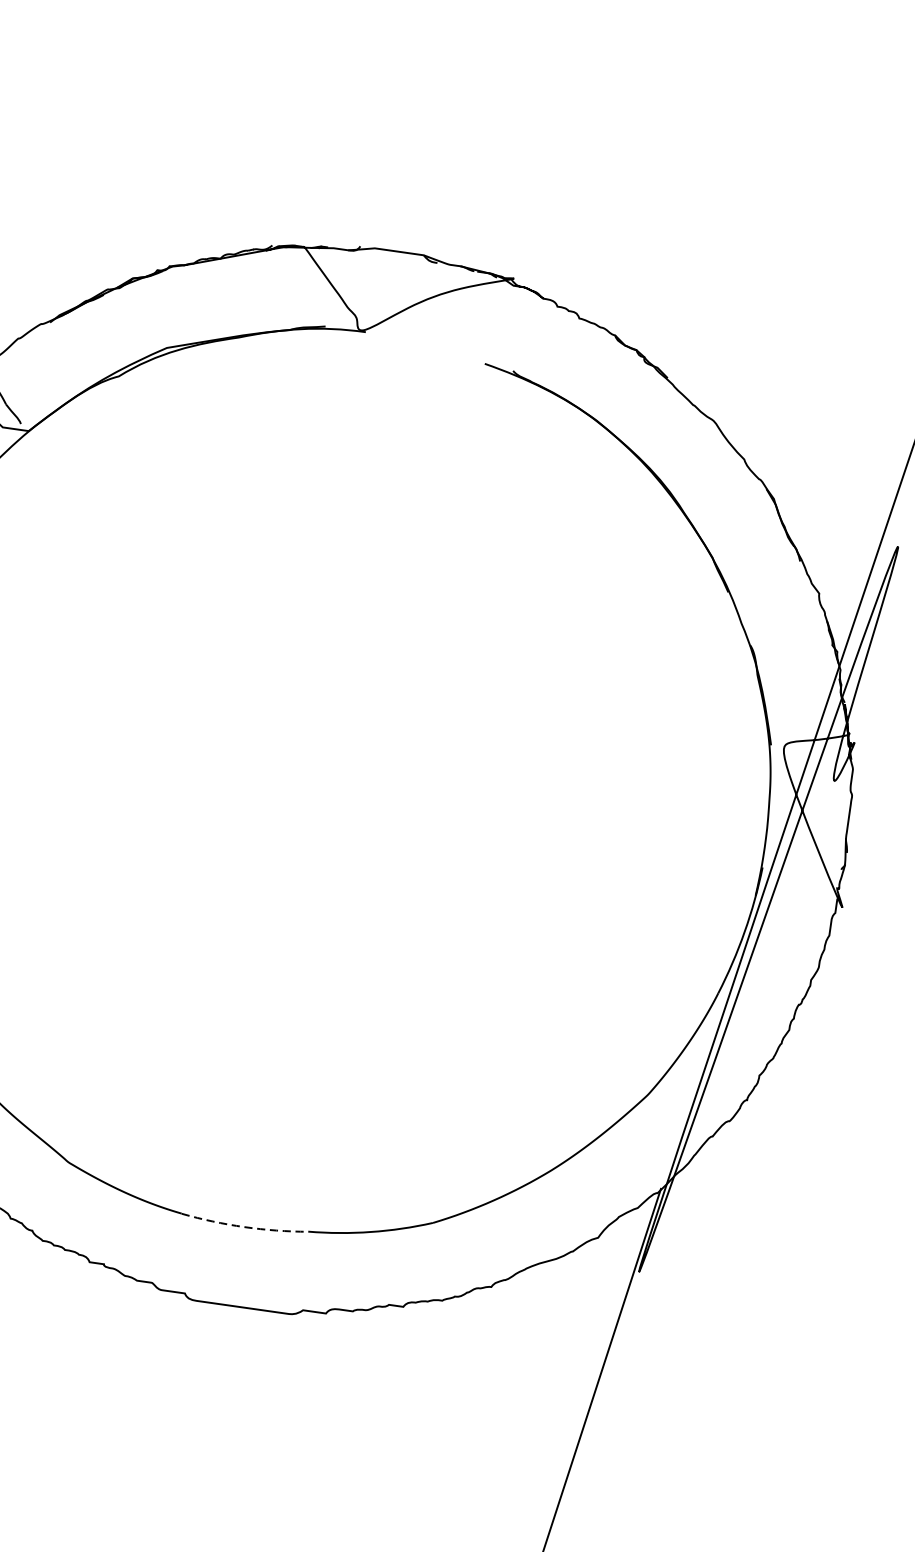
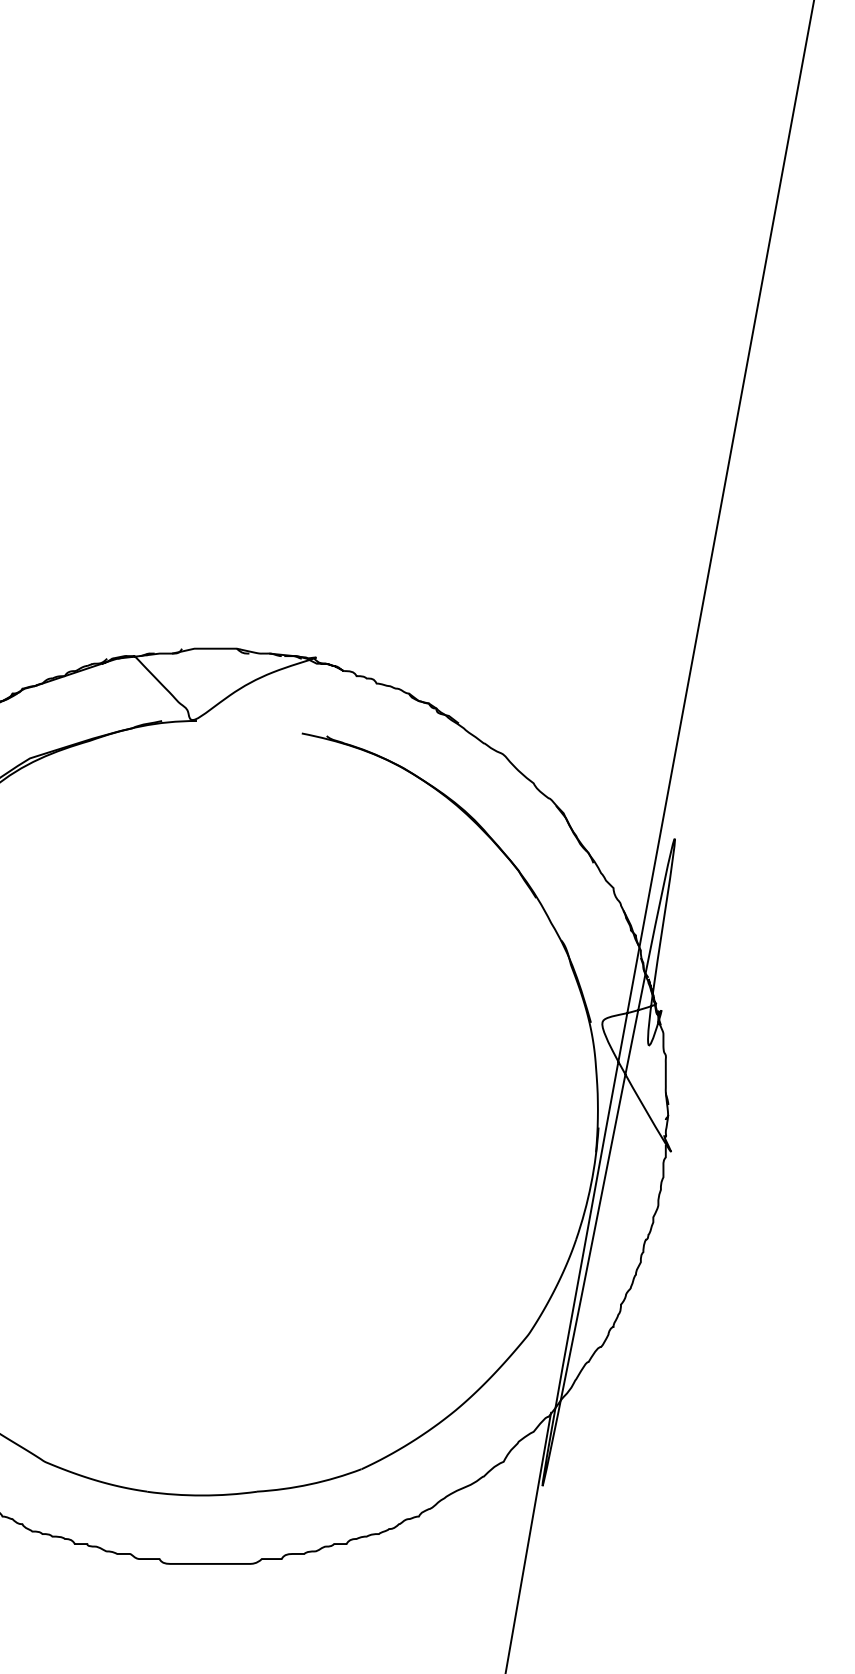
arc: (244, 1227) -> (202, 1495), dashed -> solid

